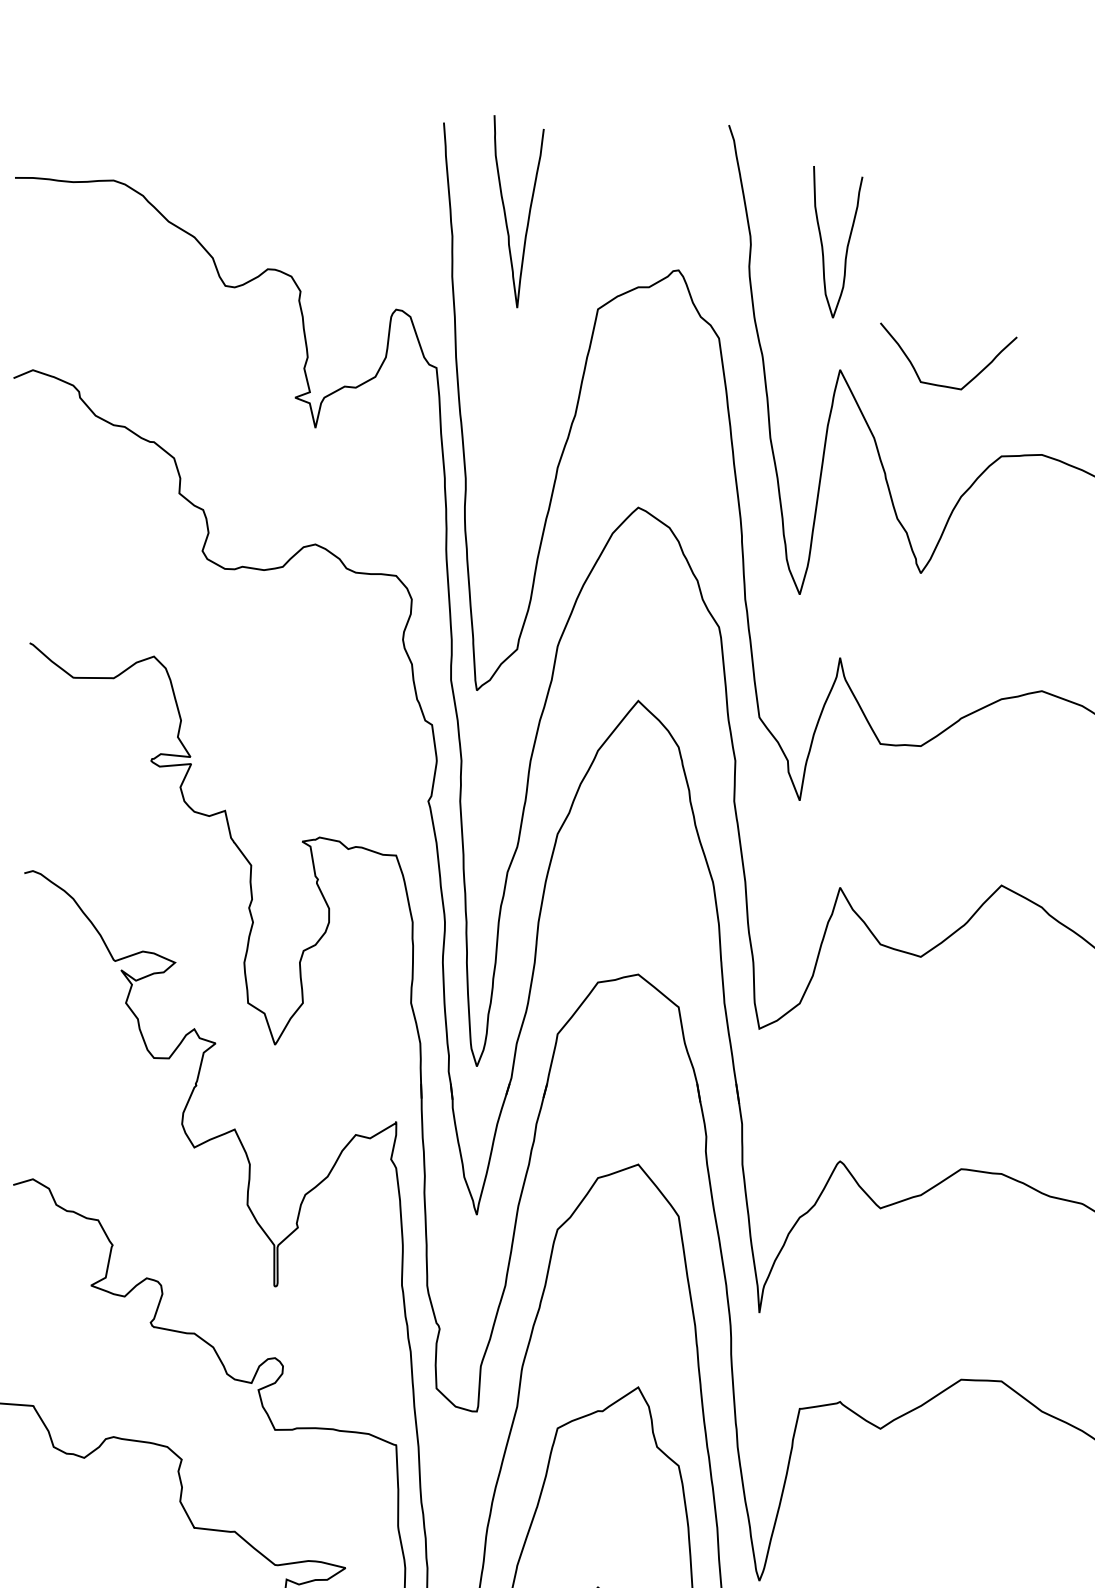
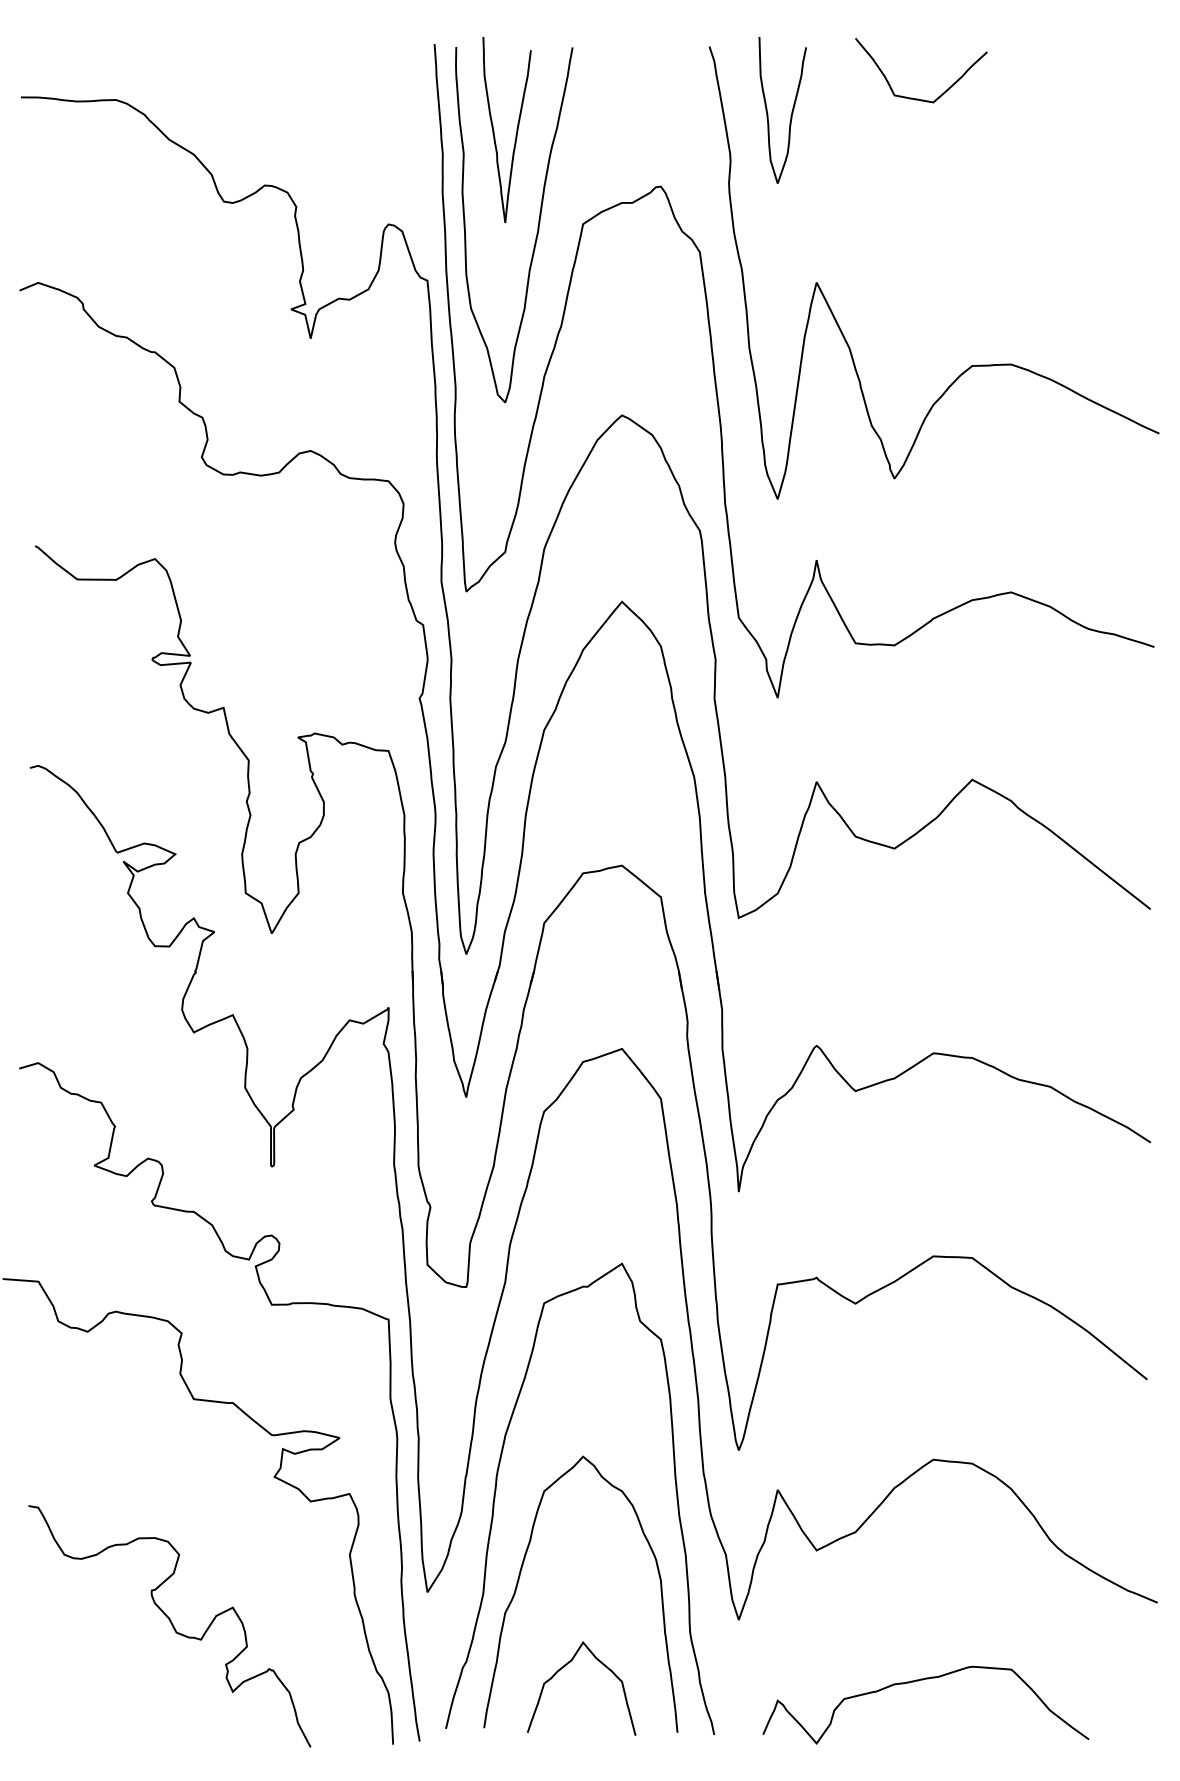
curve: (847, 243) -> (791, 111), moved
curve: (550, 311) -> (537, 226), added
curve: (945, 385) -> (918, 98), moved

